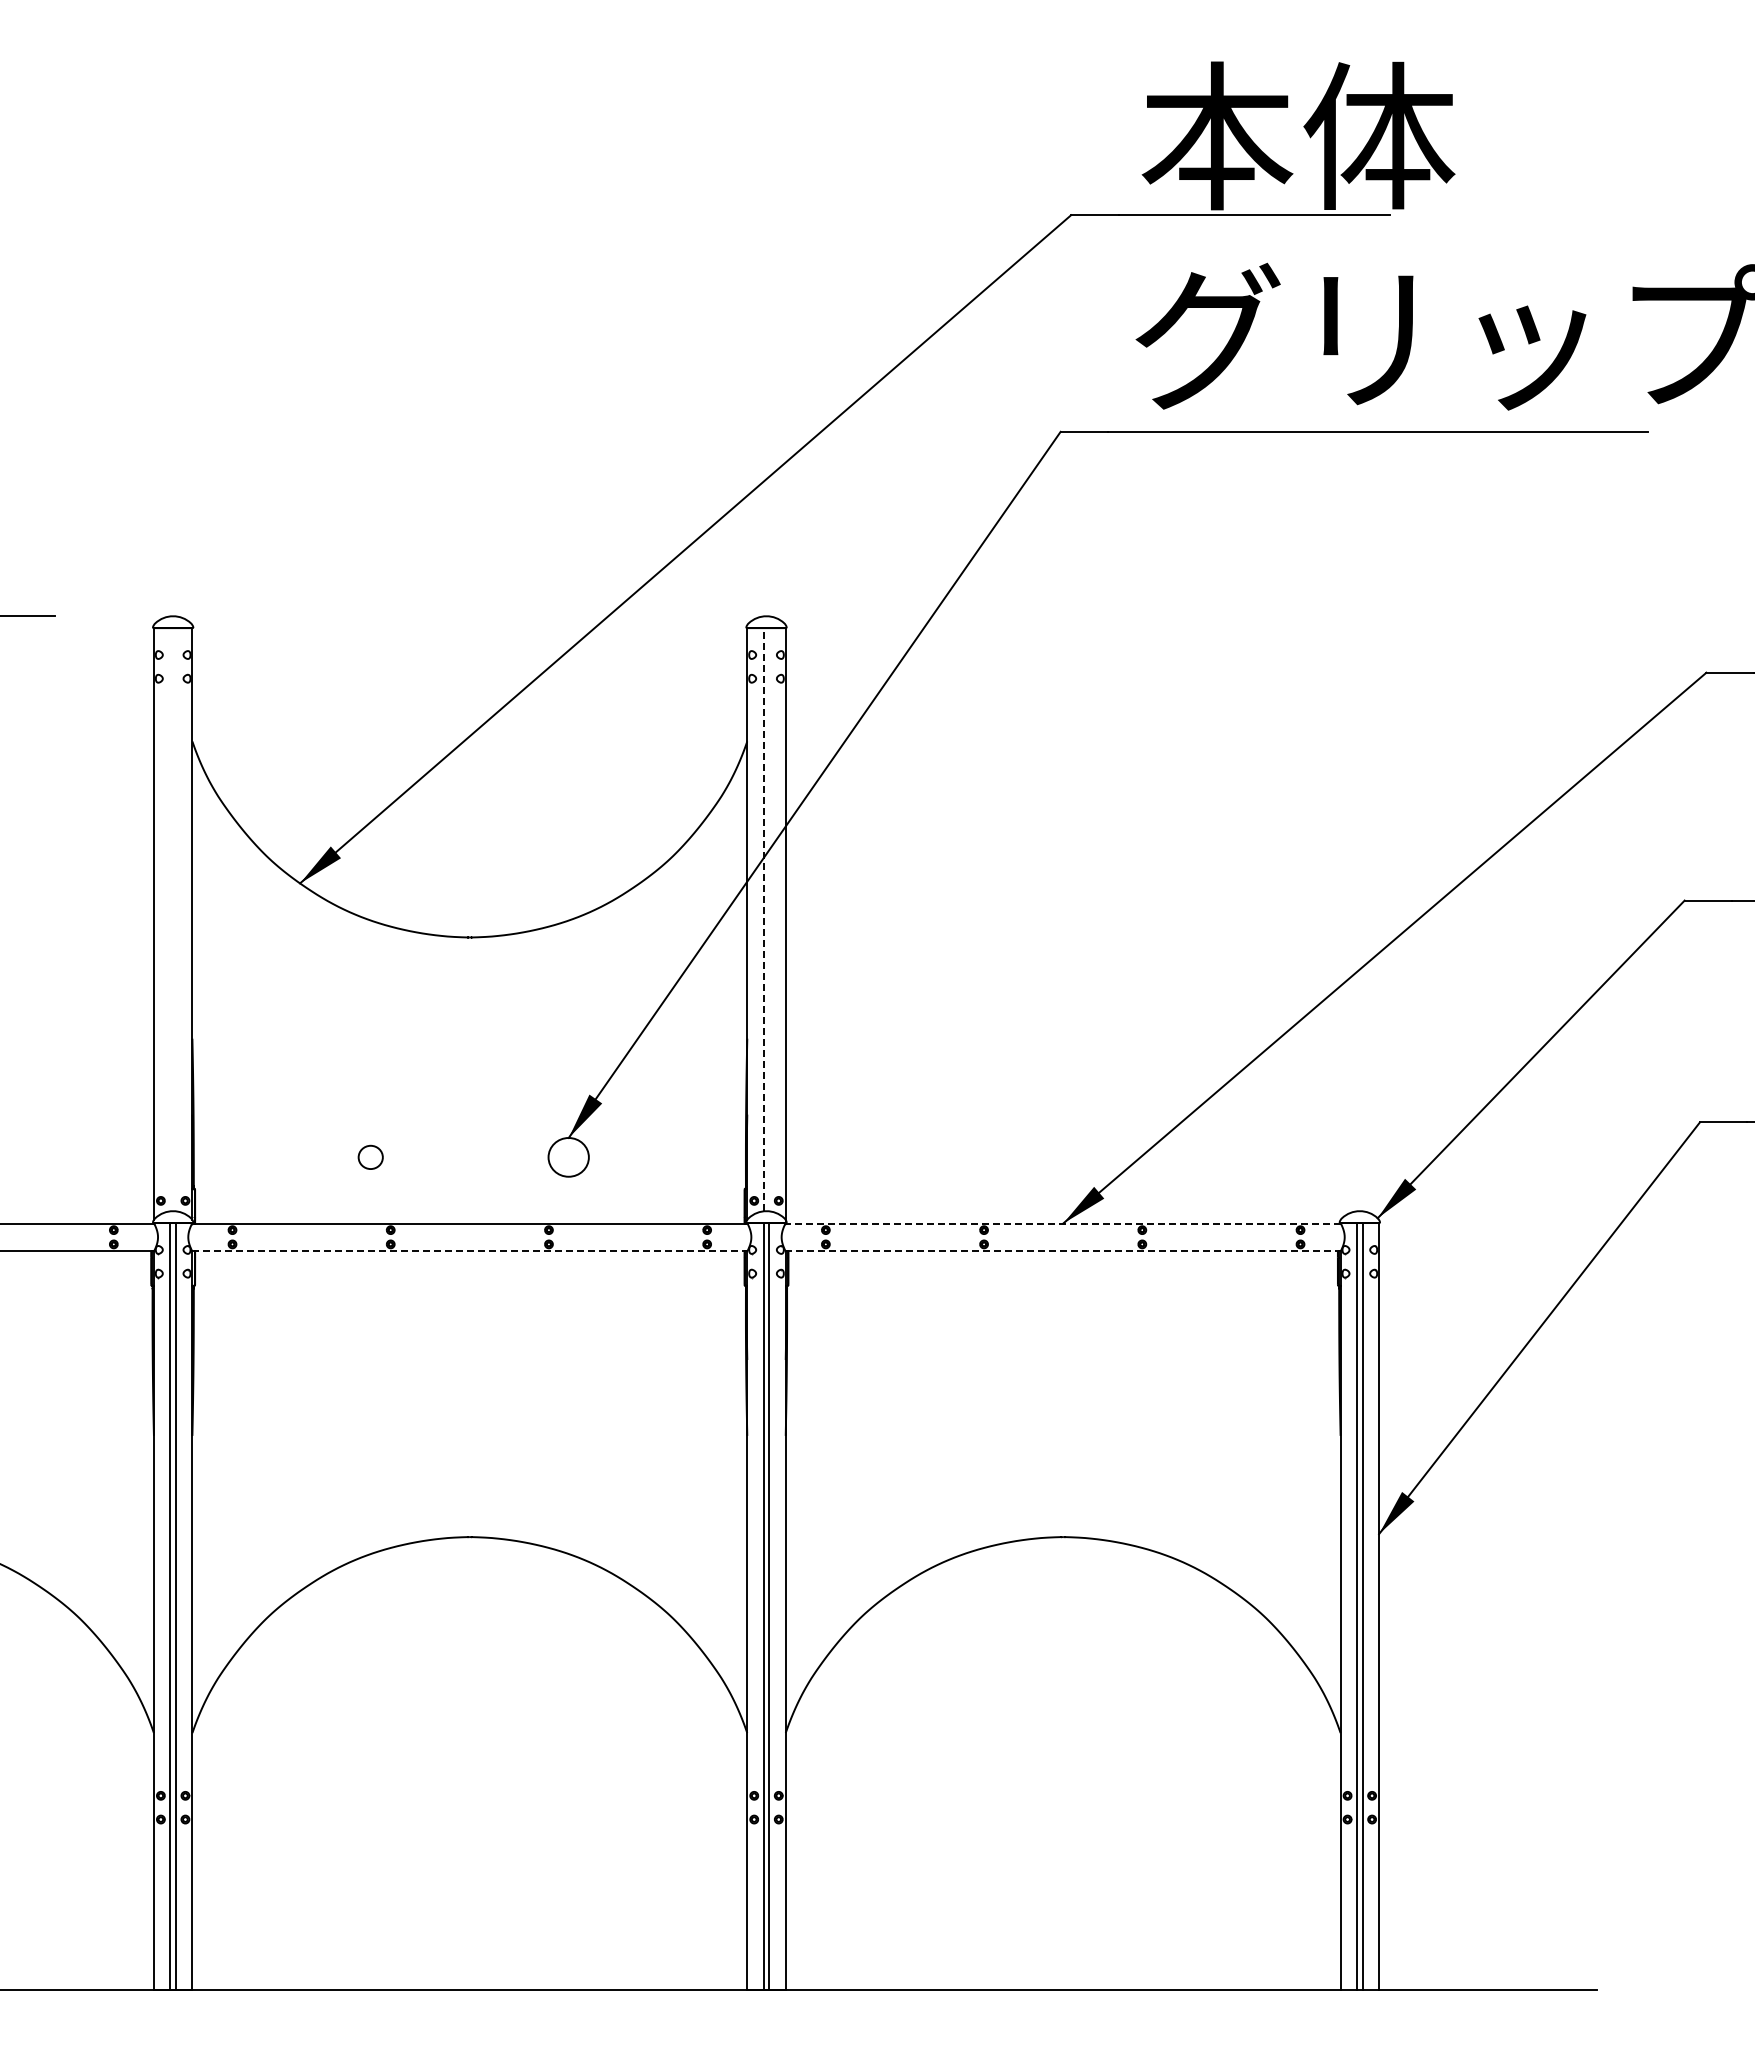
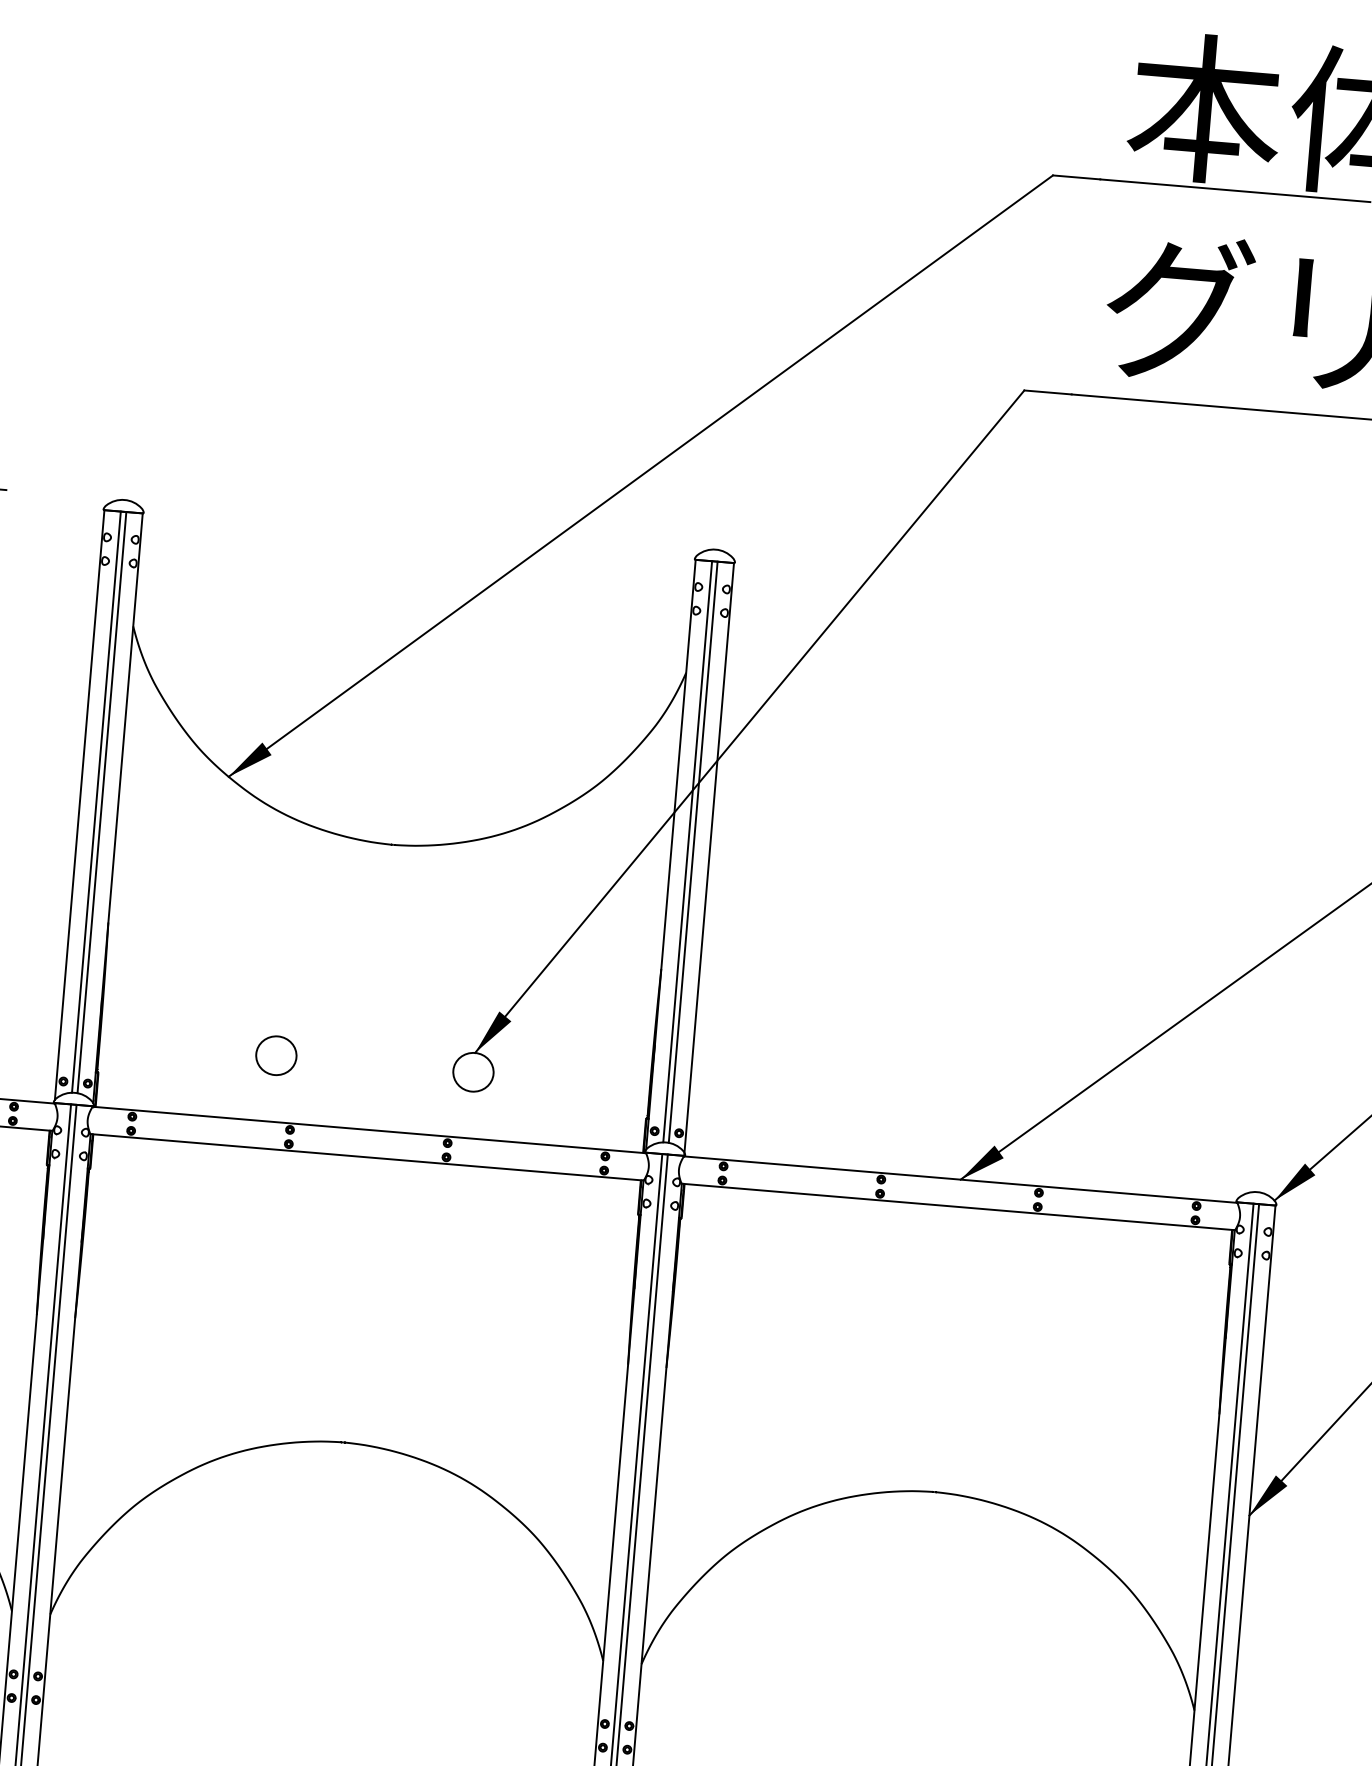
line: (170, 919) -> (96, 801), added
line: (175, 919) -> (101, 802), added
line: (763, 919) -> (687, 851), dashed -> solid
line: (769, 919) -> (693, 852), added
part: (370, 1157) -> (275, 1055), size x1.67
line: (1063, 1223) -> (960, 1179), dashed -> solid
line: (469, 1250) -> (366, 1156), dashed -> solid
line: (1063, 1250) -> (958, 1206), dashed -> solid

